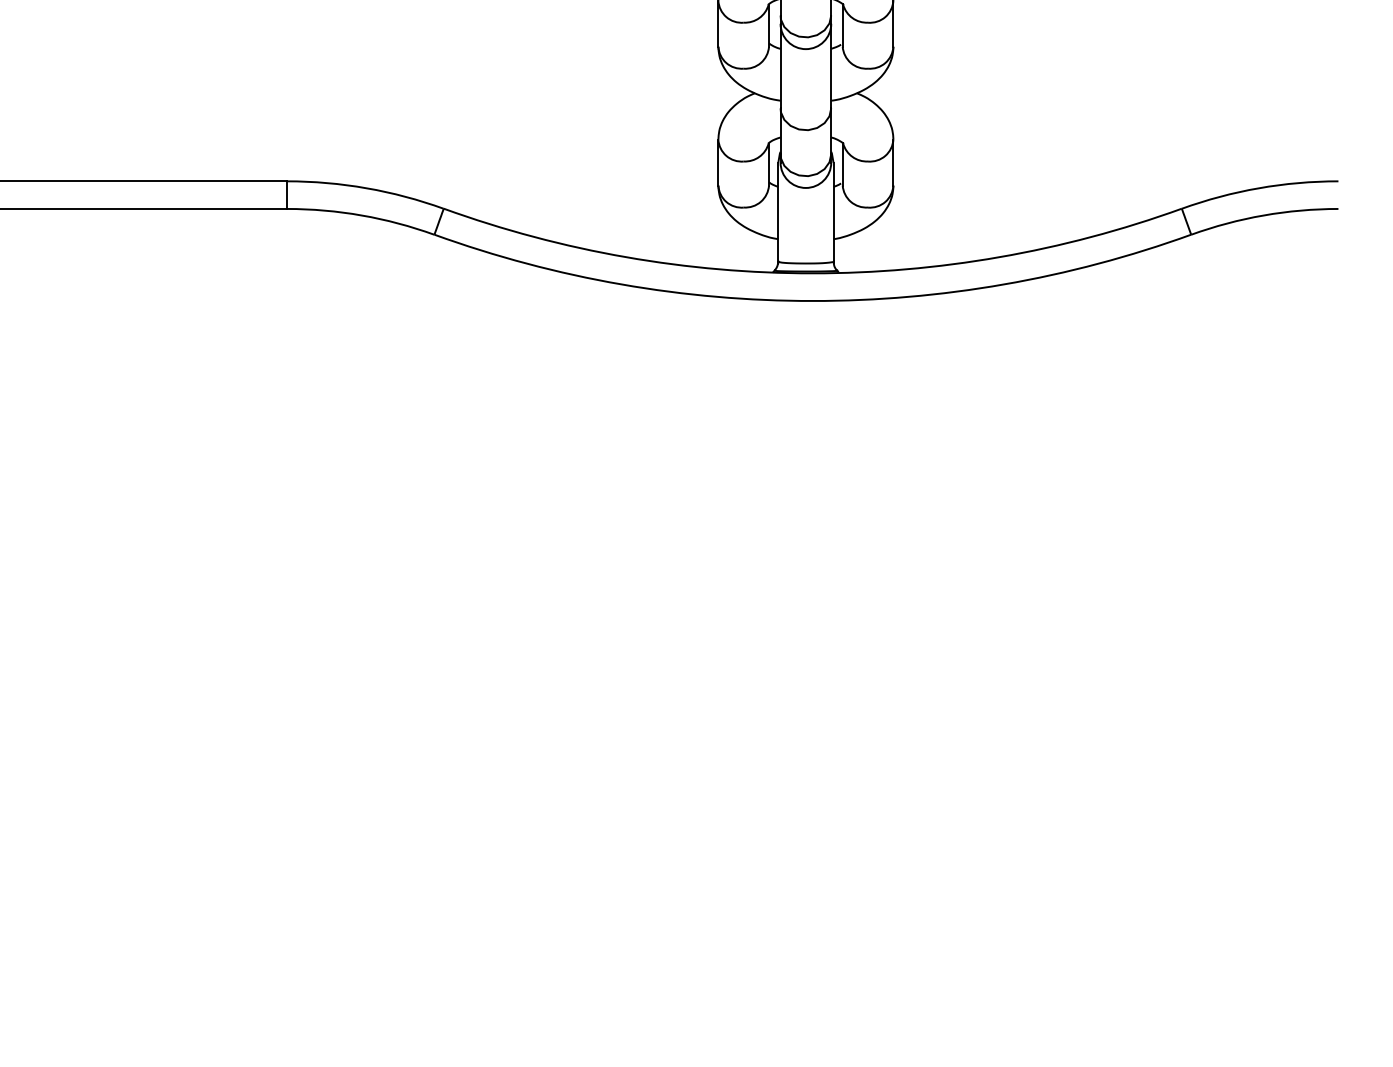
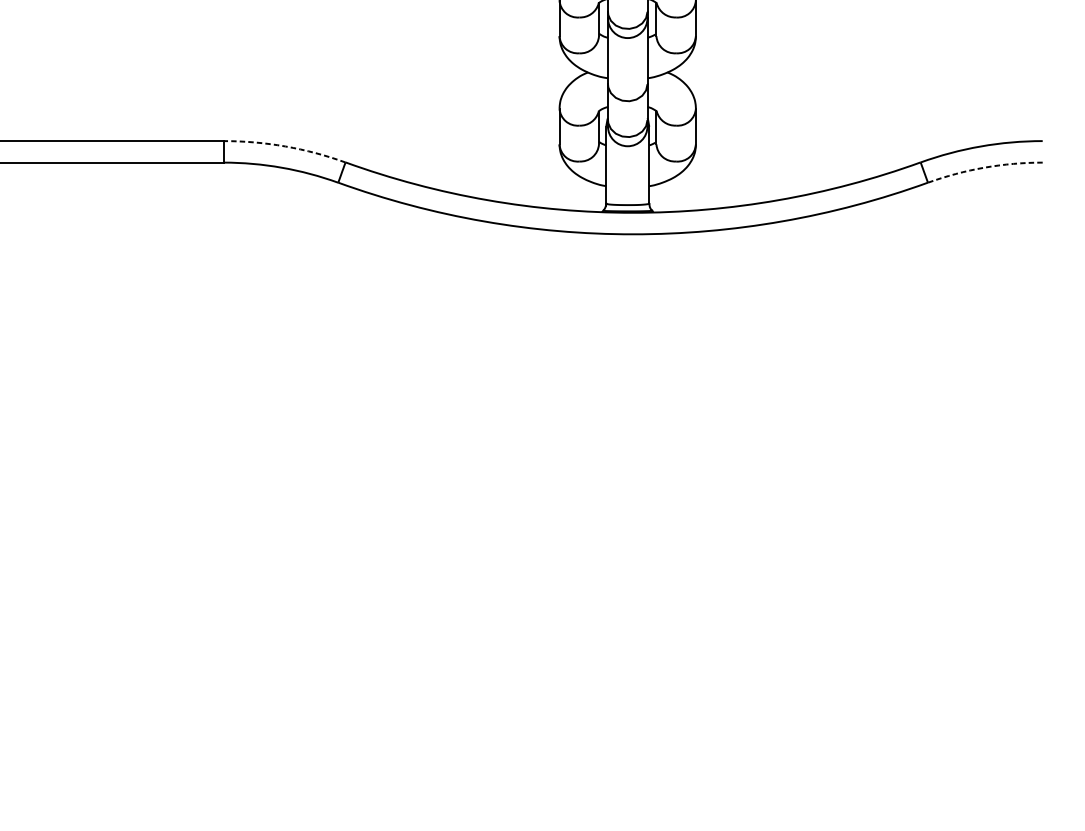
arc: (366, 188) -> (285, 146), solid -> dashed
arc: (1263, 215) -> (984, 167), solid -> dashed

